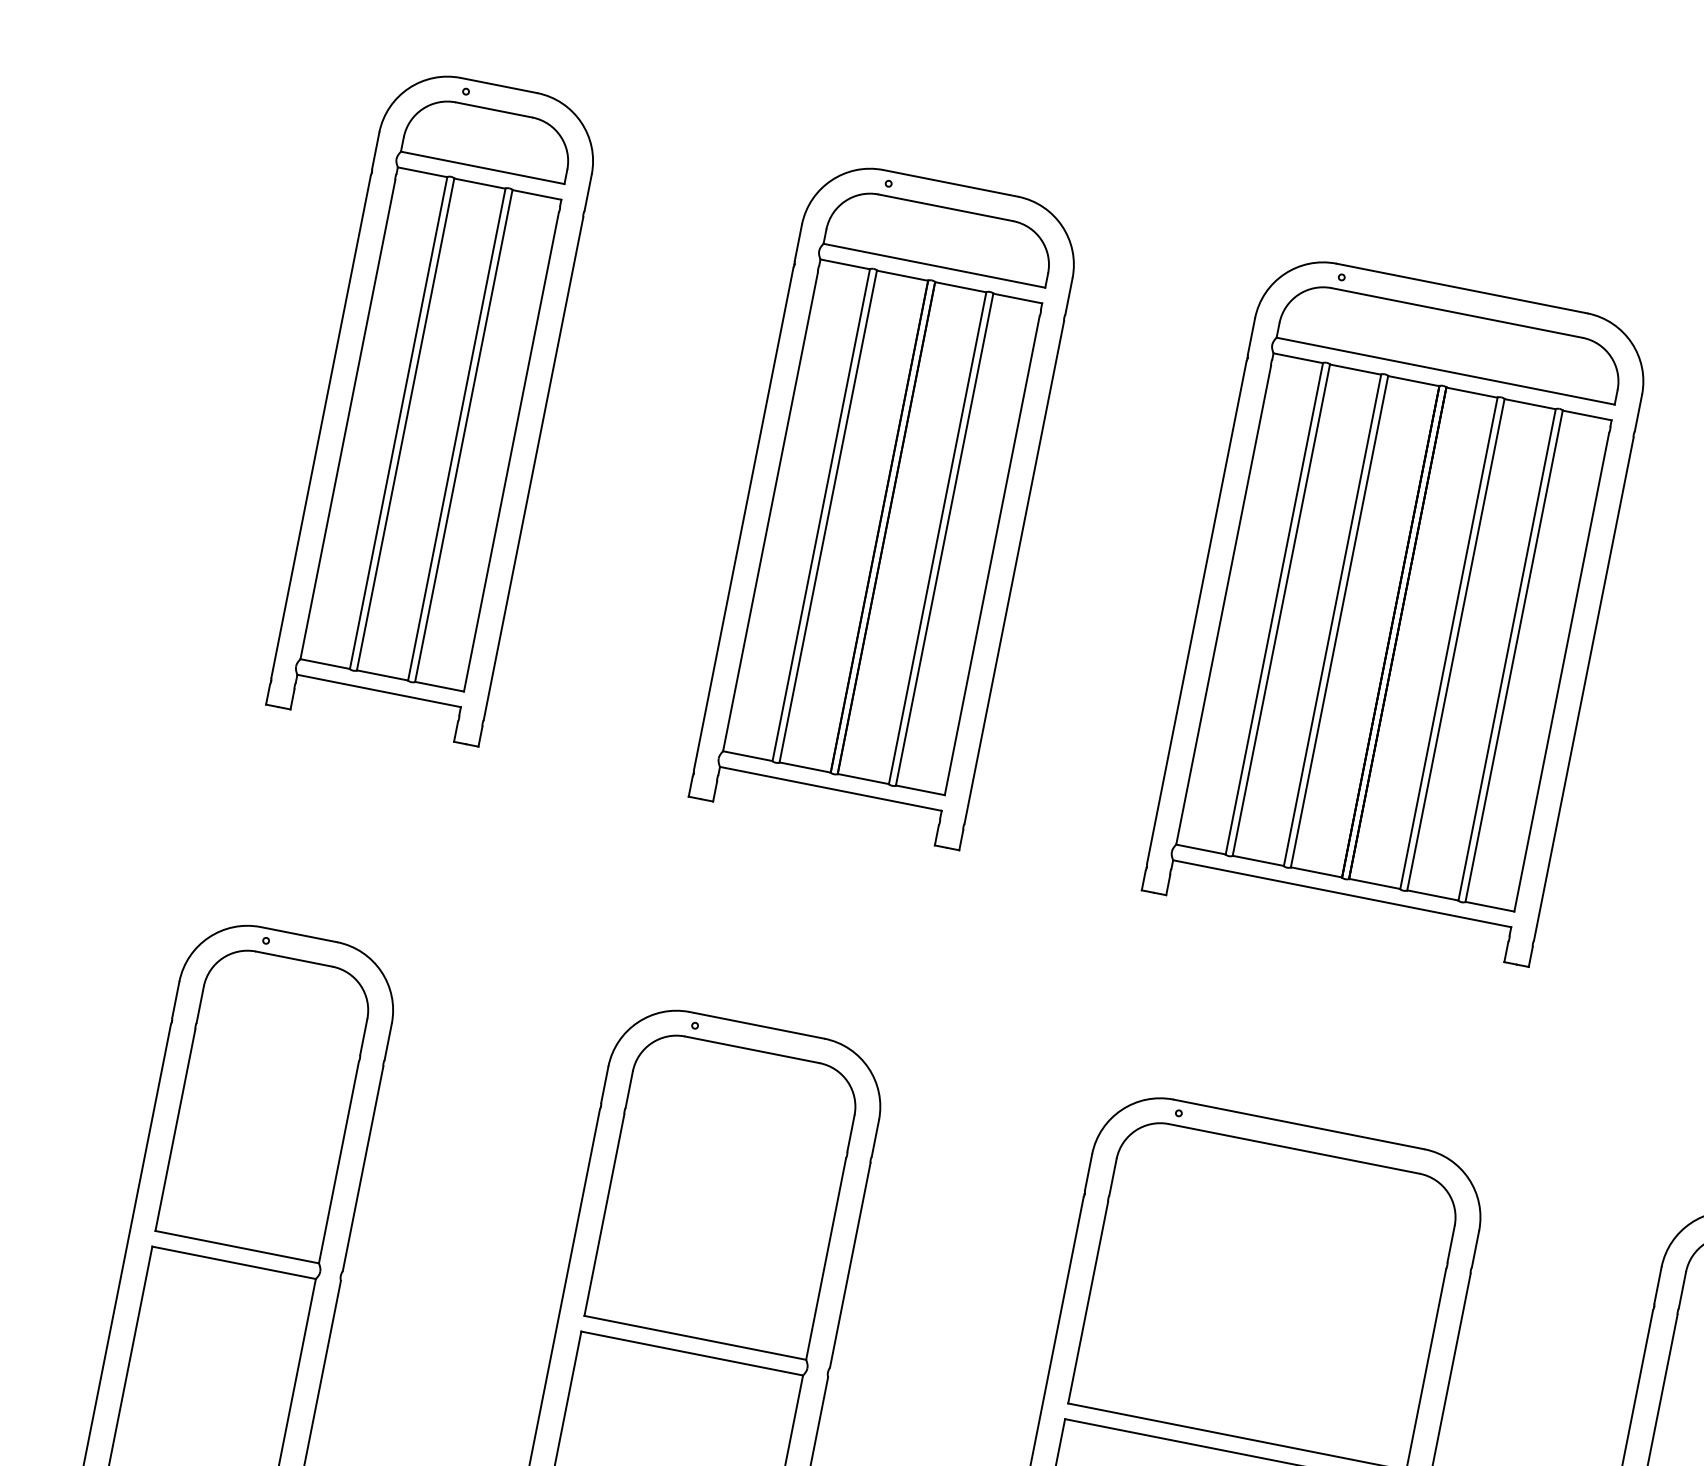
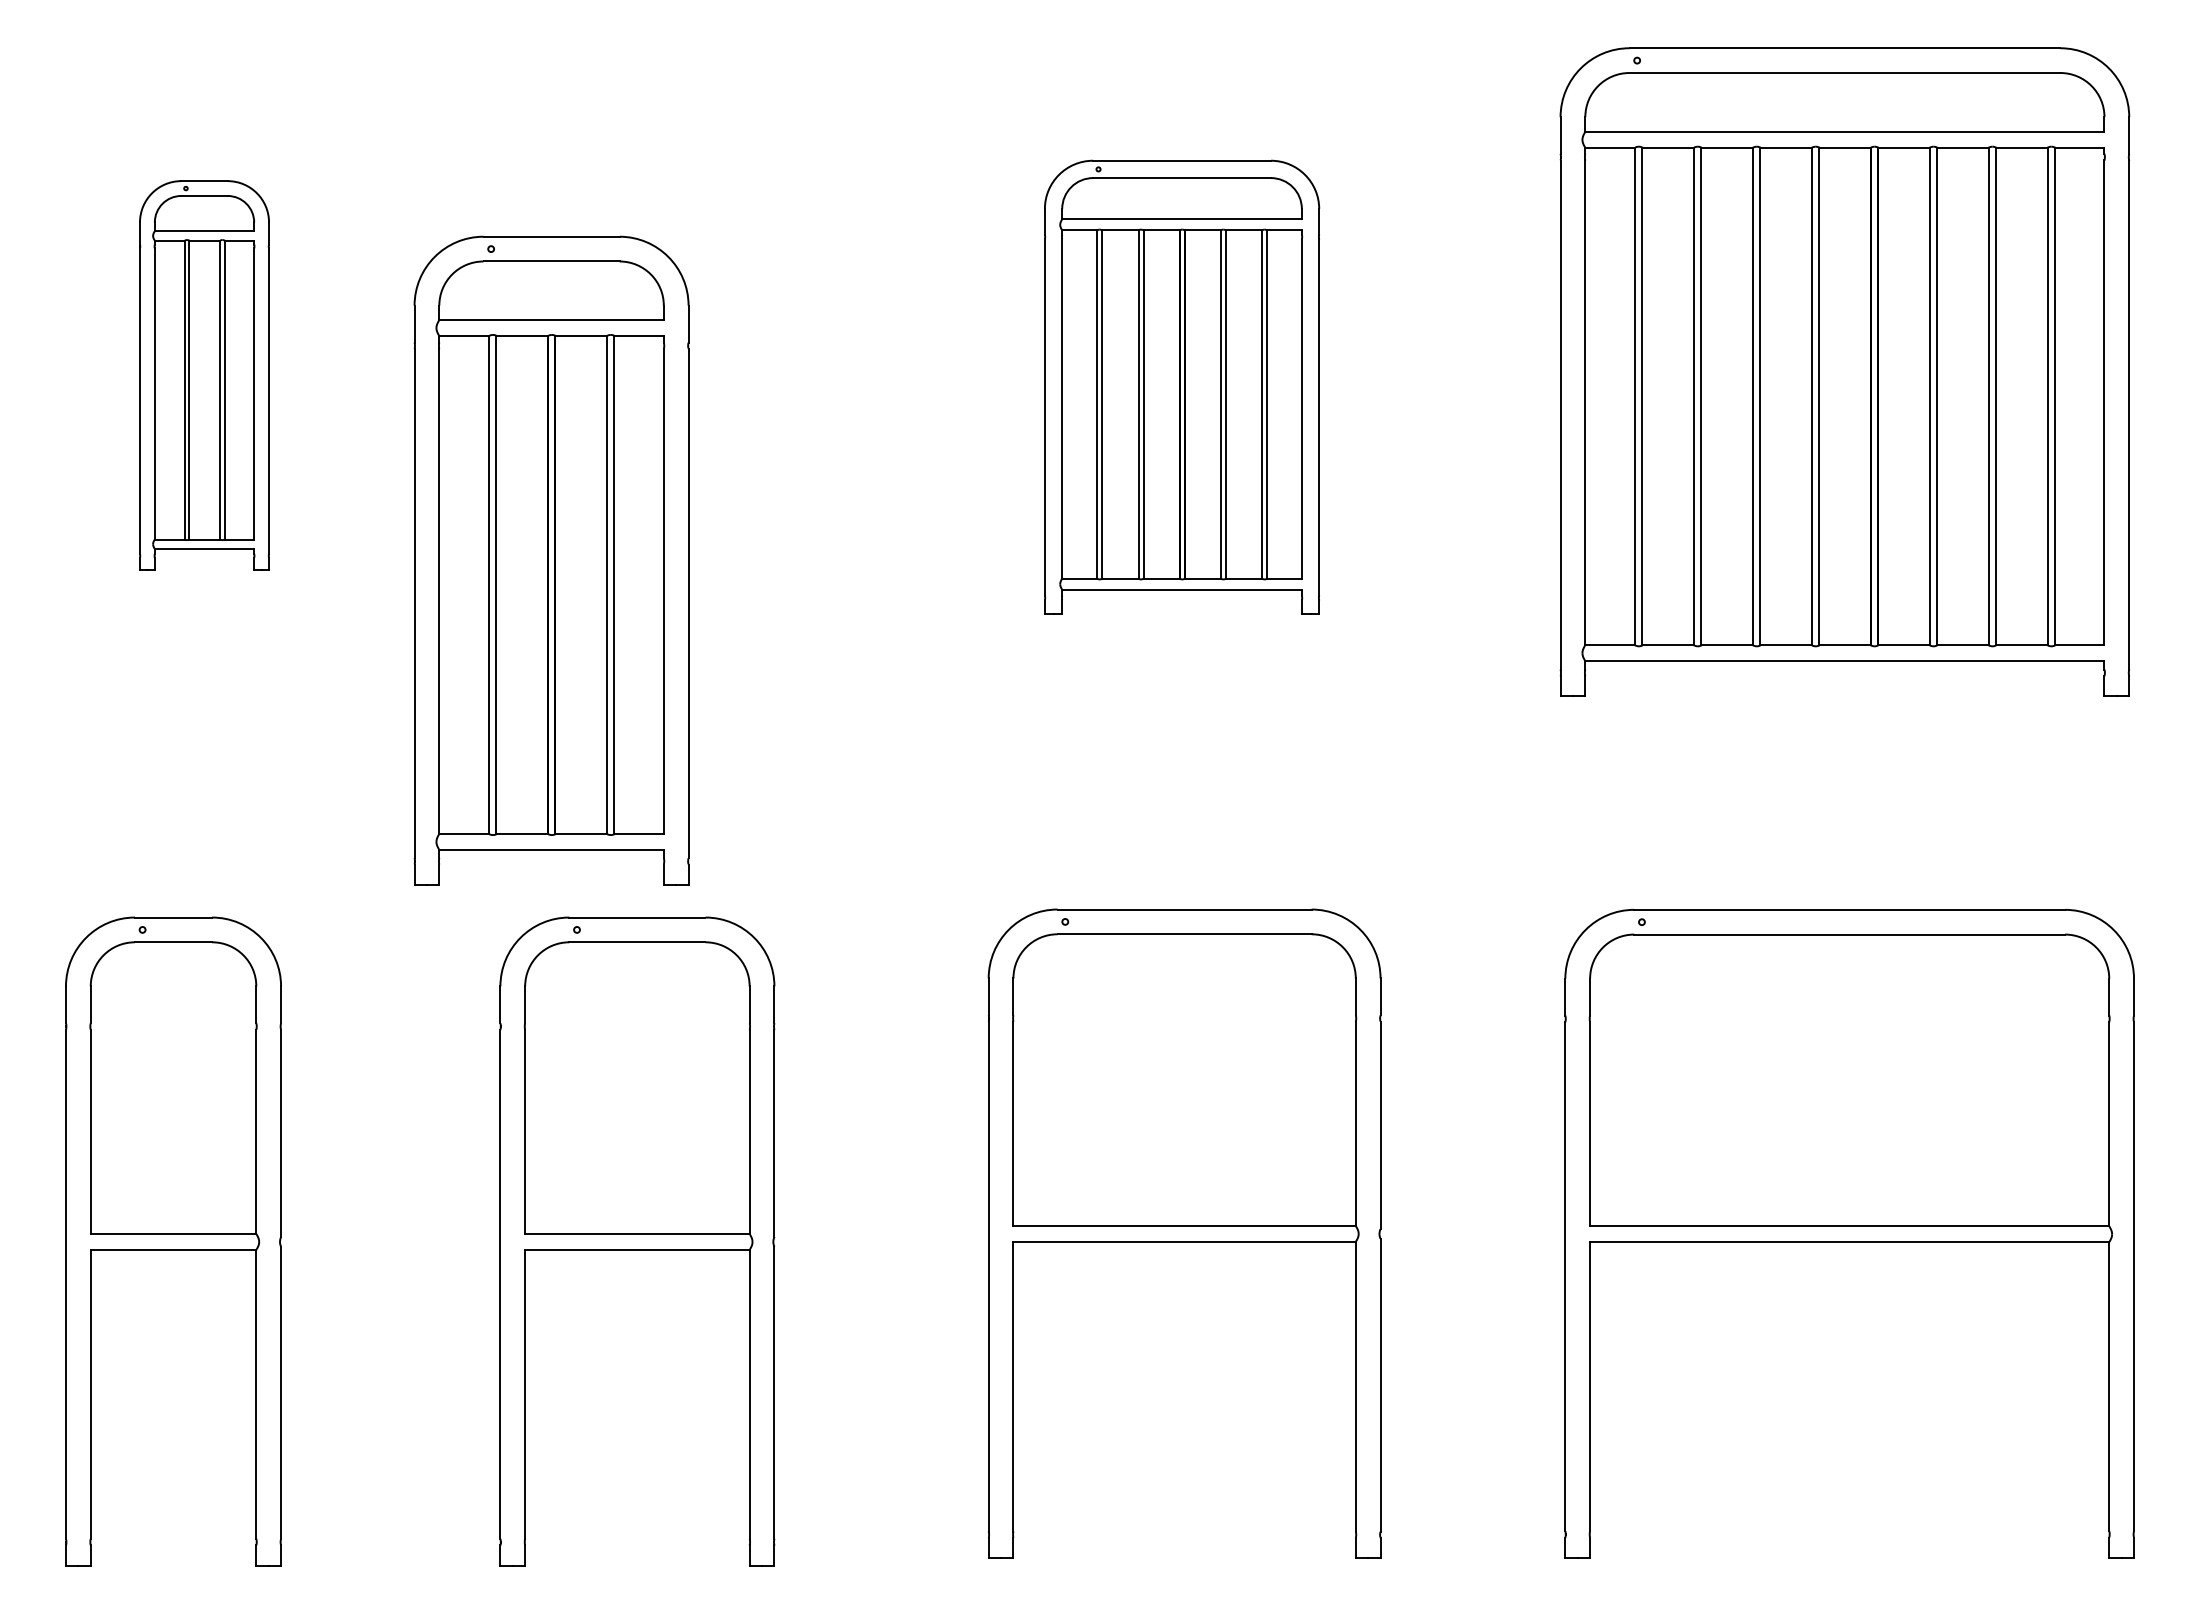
part: (435, 405) -> (204, 375), size x0.6
part: (887, 503) -> (551, 560), moved
part: (1398, 608) -> (1181, 387), size x0.7

